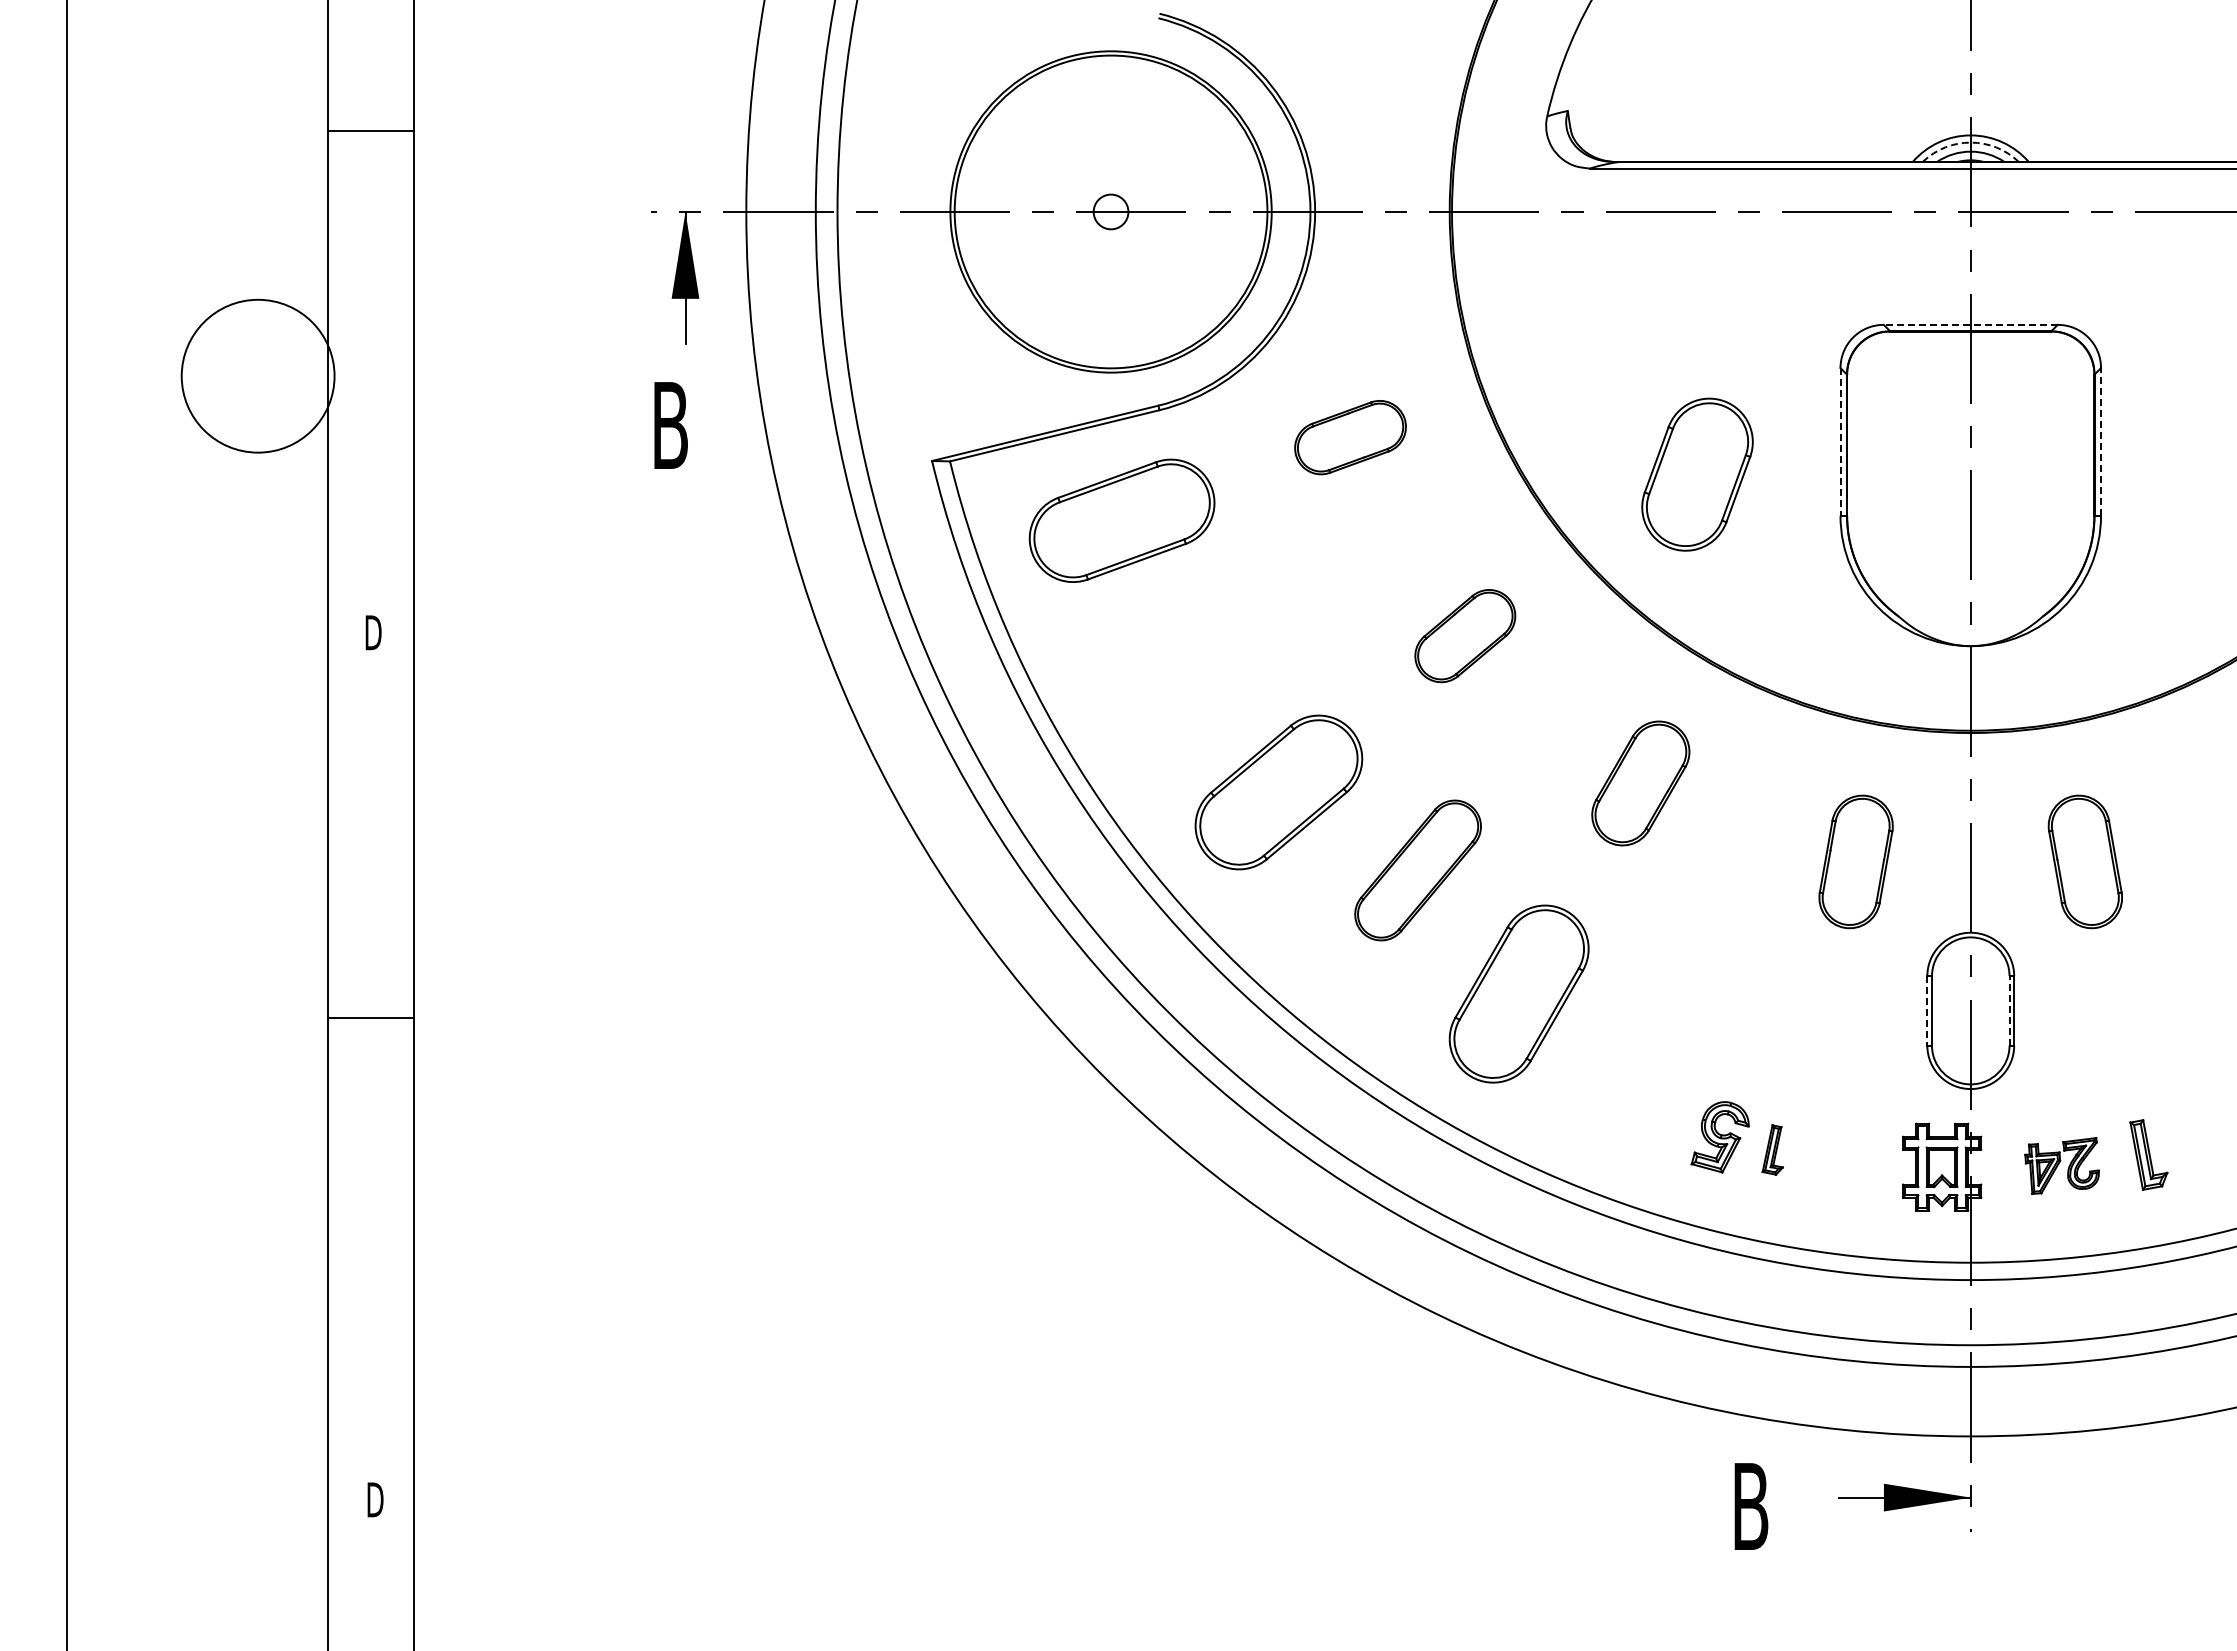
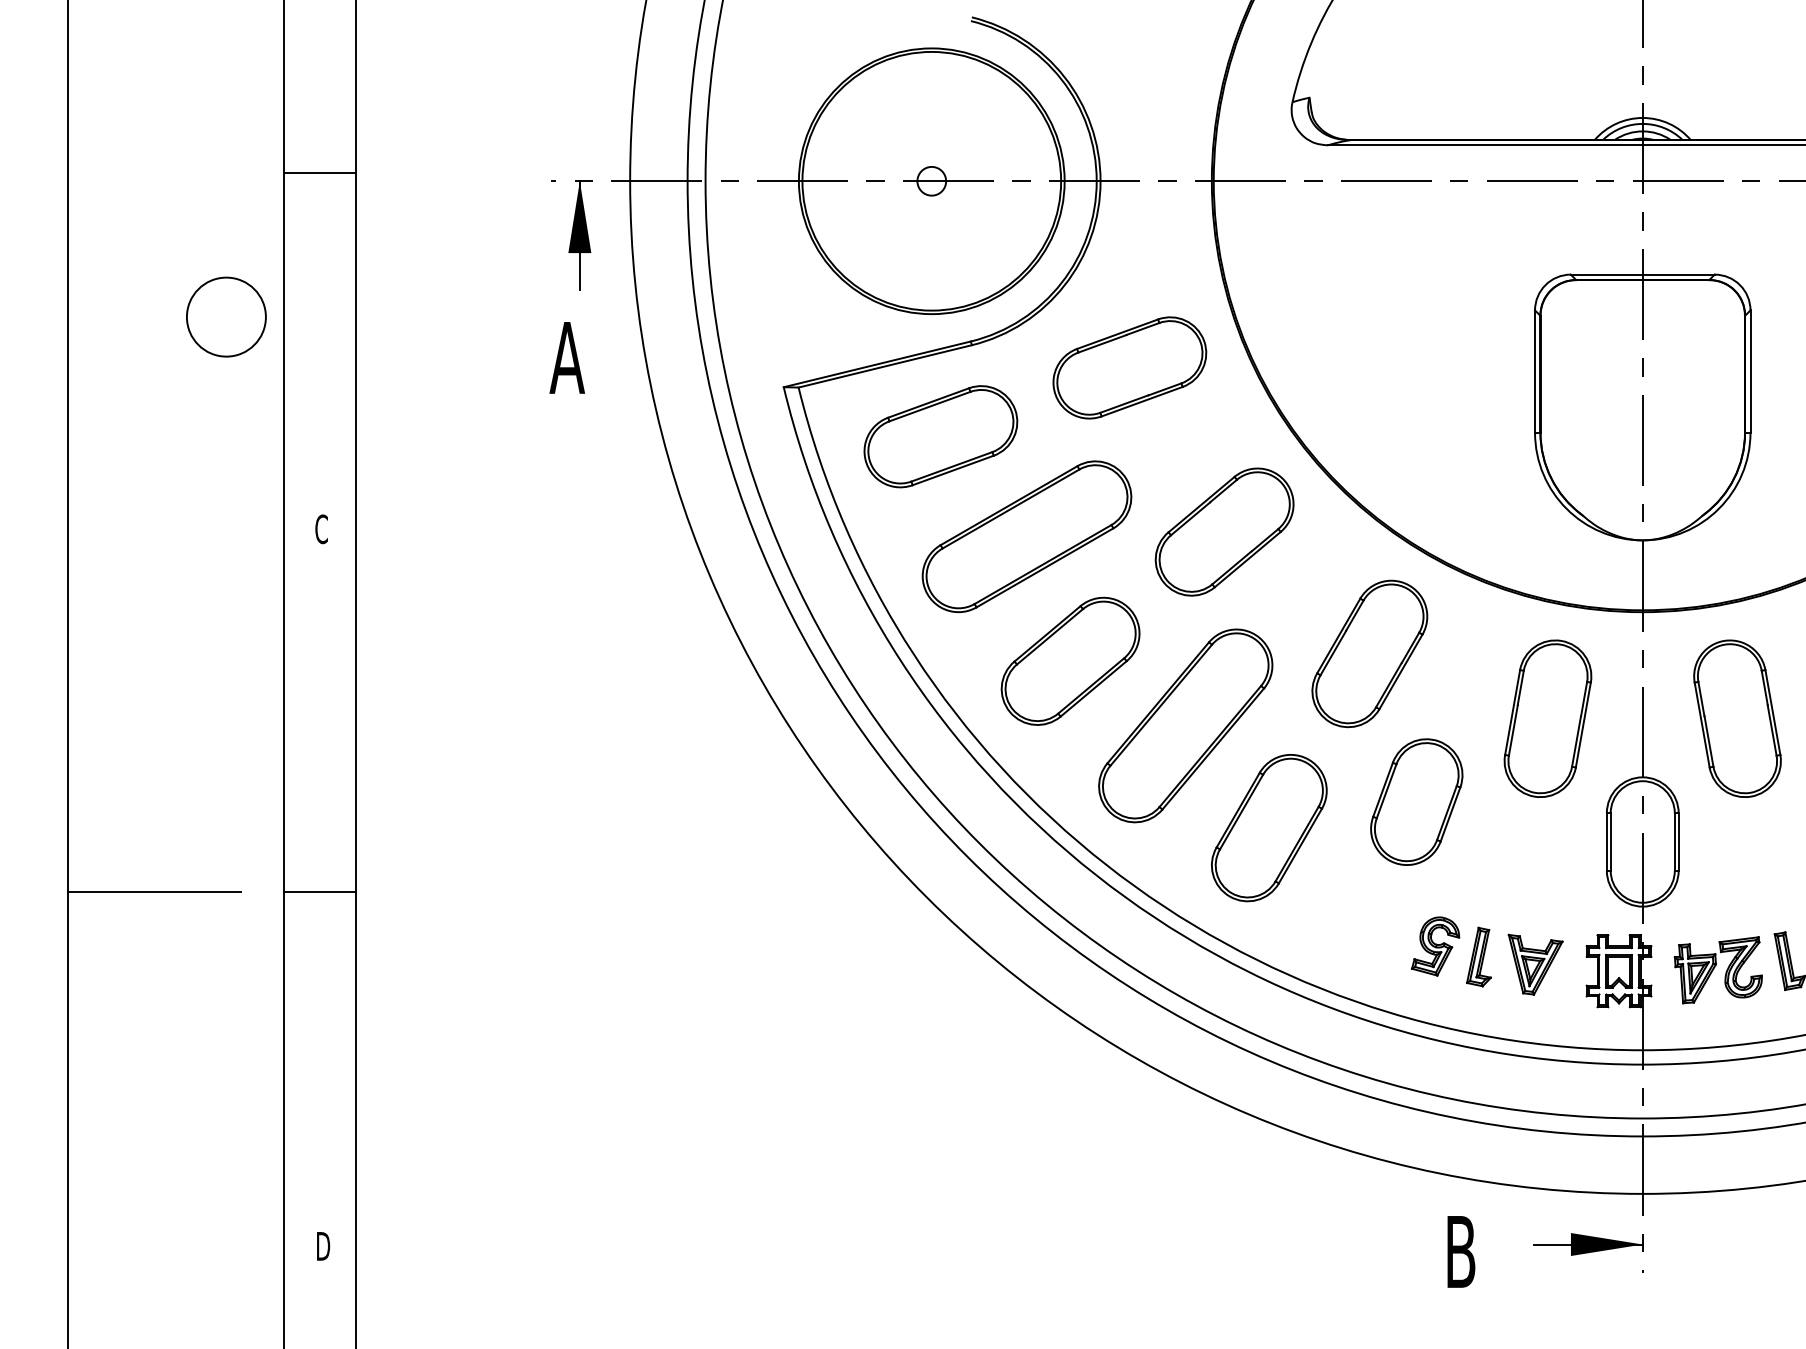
line: (370, 130) -> (319, 173), moved
arc: (1970, 142) -> (1642, 123), dashed -> solid
line: (1970, 324) -> (1642, 274), dashed -> solid
circle: (257, 375) -> (225, 316), size x0.62
text: (669, 425) -> (566, 357), B -> A
part: (1350, 437) -> (1129, 367), size x1.67
line: (1840, 442) -> (1535, 371), dashed -> solid
line: (2101, 442) -> (1750, 371), dashed -> solid
part: (1697, 474) -> (1416, 801), moved
text: (373, 632) -> (321, 529), D -> C
part: (1465, 635) -> (1224, 531), size x1.67
part: (1226, 641) -> (1027, 536), added
part: (1640, 783) -> (1369, 653), size x1.43
part: (1855, 861) -> (1547, 718), size x1.43
part: (2085, 861) -> (1737, 718), size x1.43
part: (1417, 870) -> (1185, 725), size x1.67
line: (1927, 1010) -> (1606, 841), dashed -> solid
line: (2009, 1010) -> (1674, 841), dashed -> solid
line: (370, 1017) -> (319, 891), moved
line: (171, 1070) -> (154, 891), added
part: (1772, 1149) -> (1478, 956), size x1.43
part: (1840, 1159) -> (1535, 964), added
part: (2061, 1165) -> (1717, 969), size x1.43

